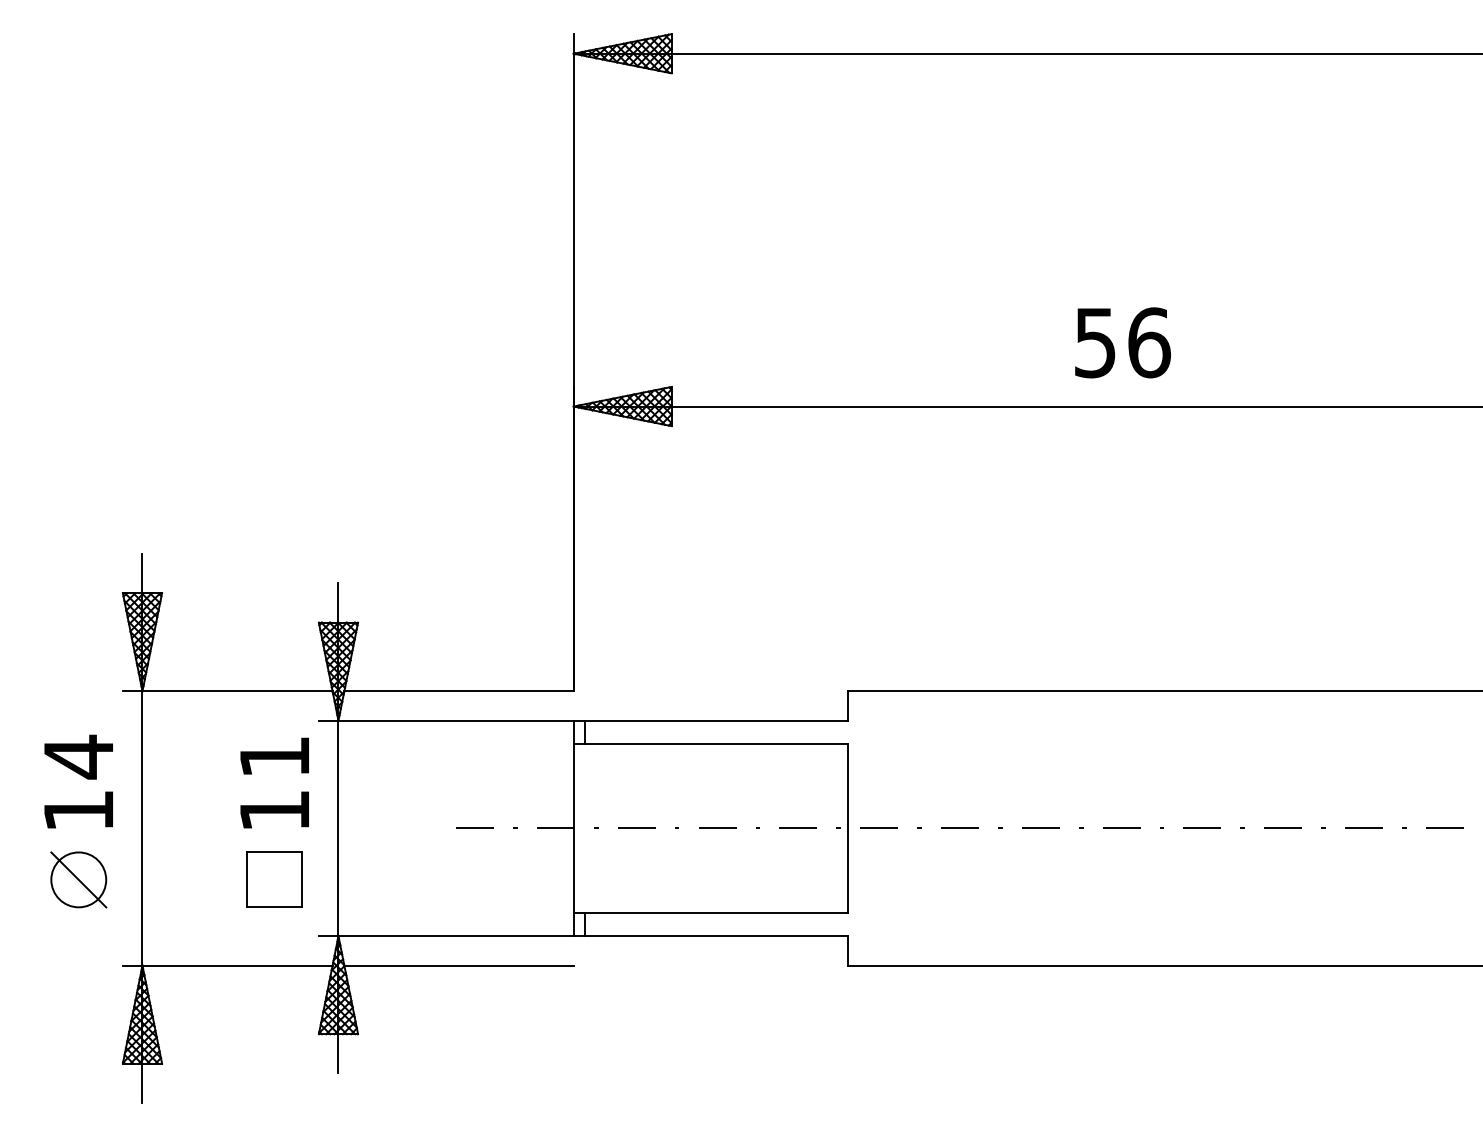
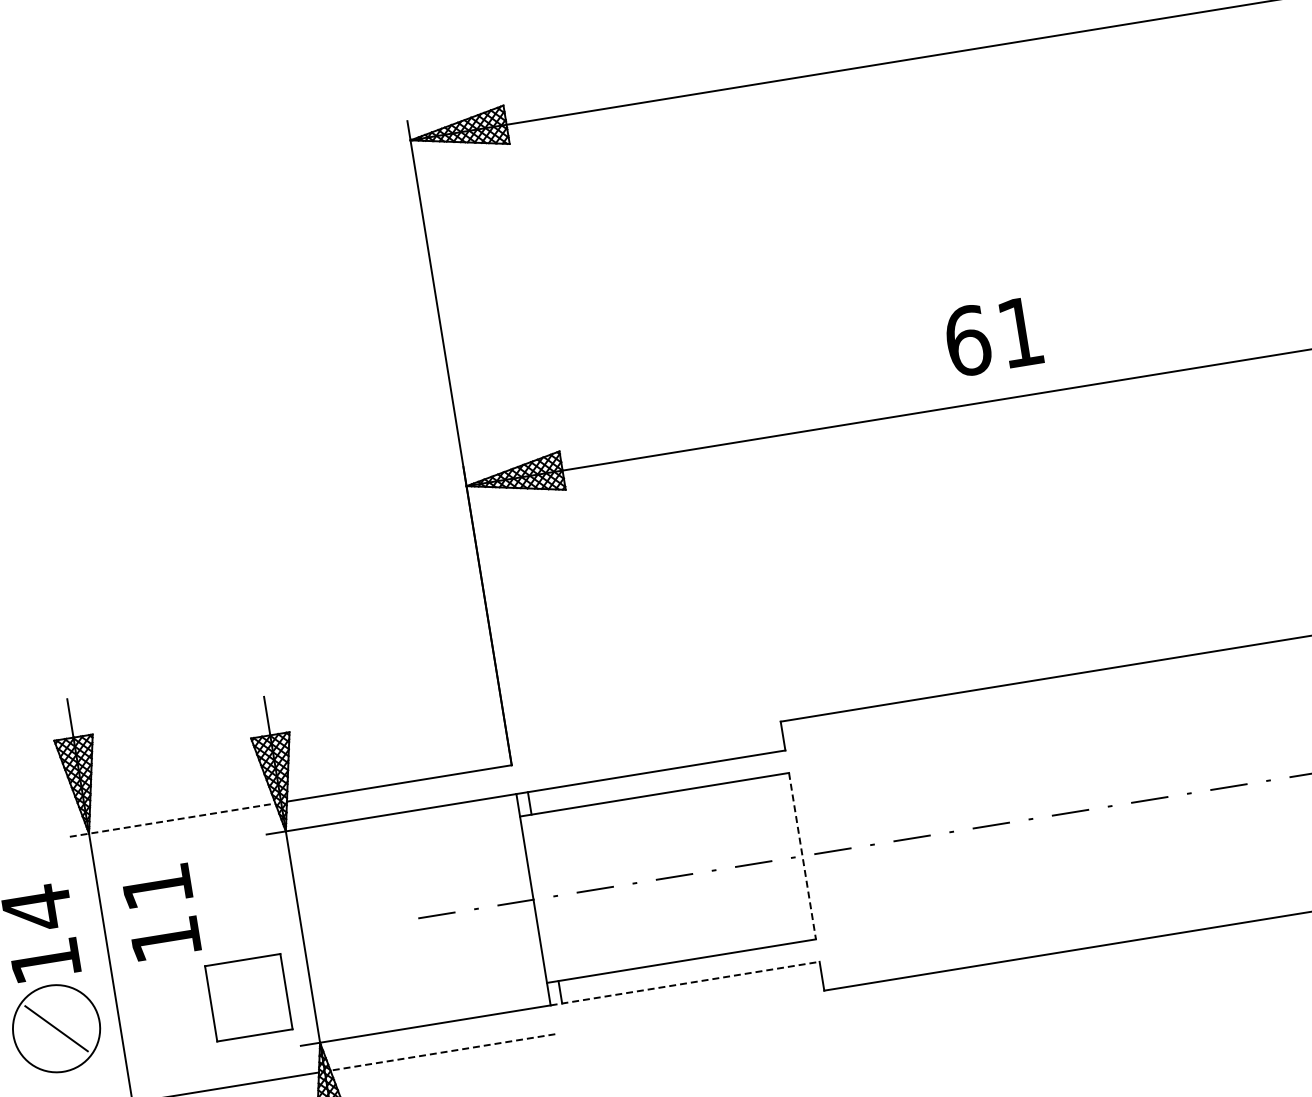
text: (1122, 342) -> (994, 336), 56 -> 61
line: (227, 691) -> (172, 820), solid -> dashed
text: (274, 782) -> (161, 911), moved
line: (848, 828) -> (802, 856), solid -> dashed
circle: (78, 879) -> (56, 1028), size x1.6
part: (274, 879) -> (248, 997), size x1.4
line: (711, 936) -> (685, 983), solid -> dashed
line: (459, 965) -> (443, 1052), solid -> dashed

